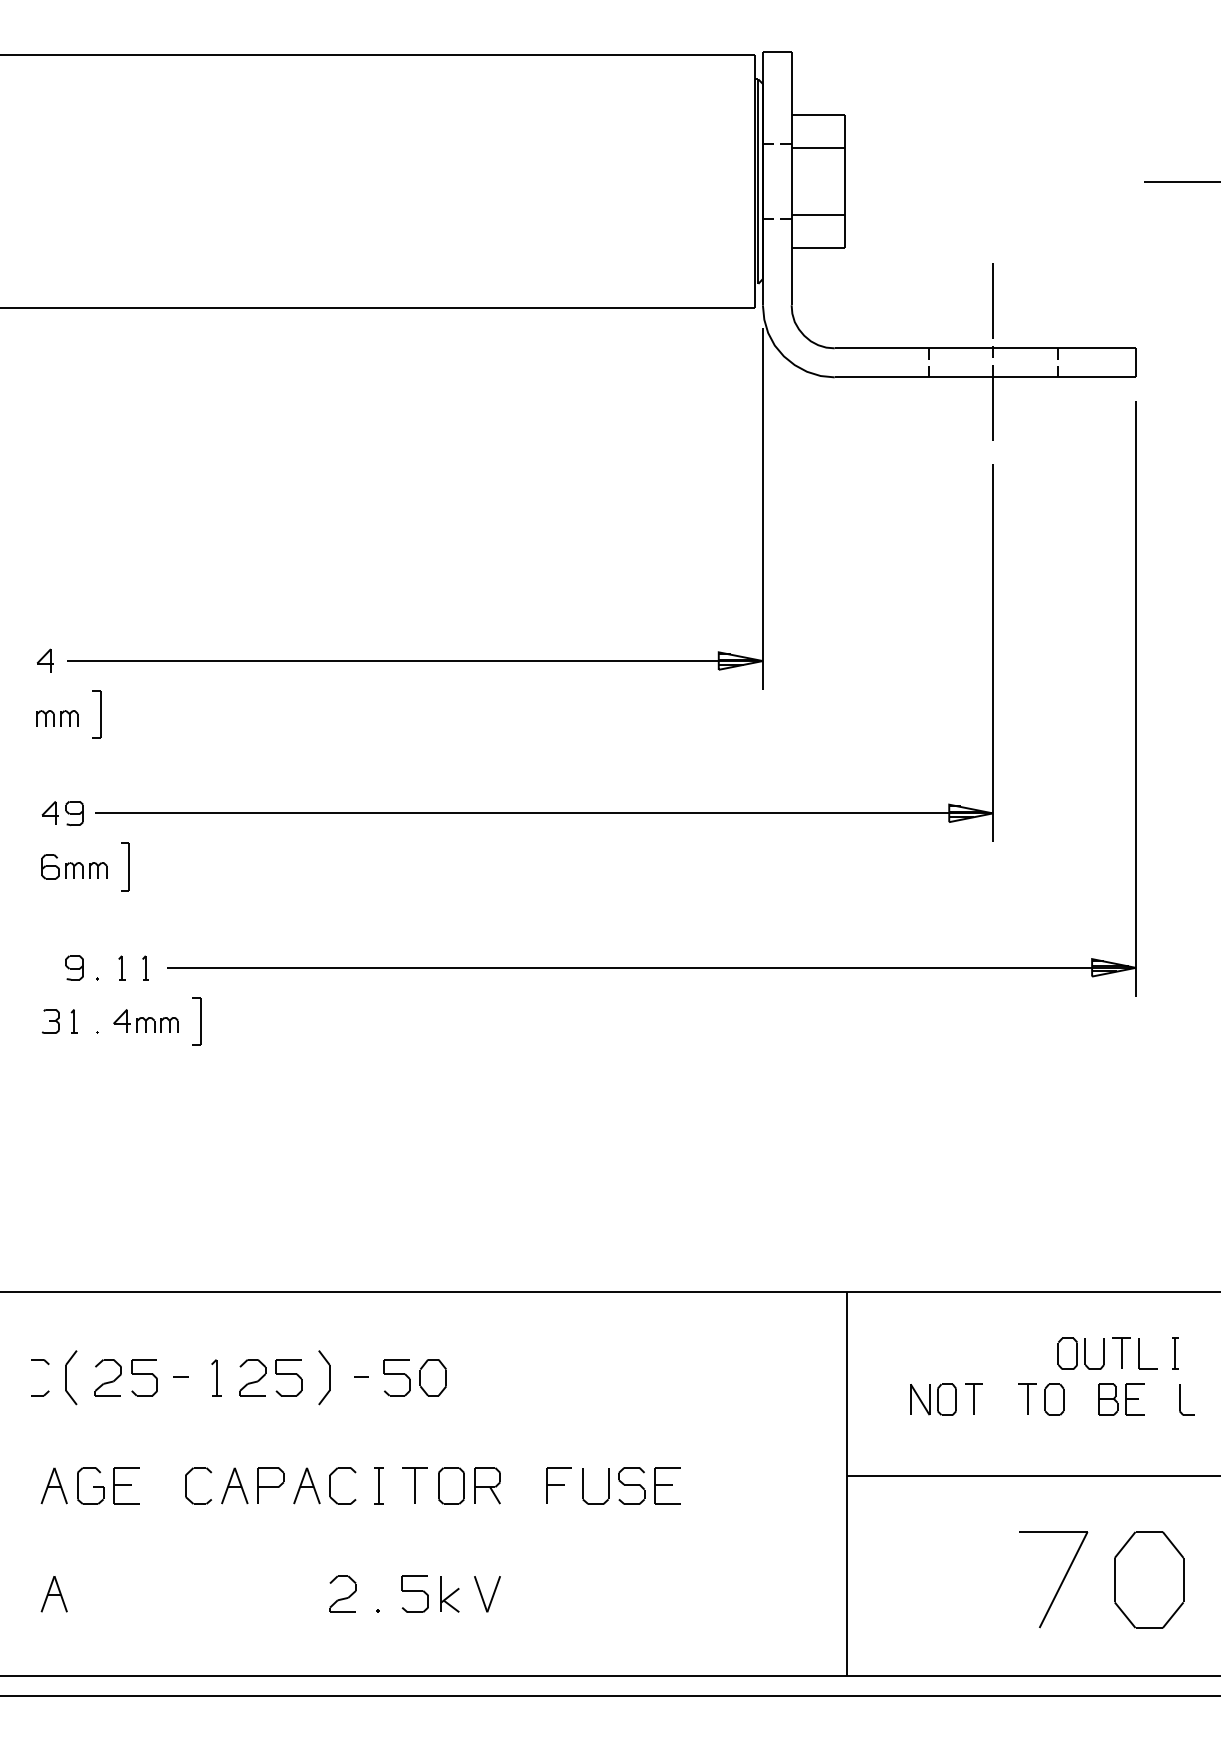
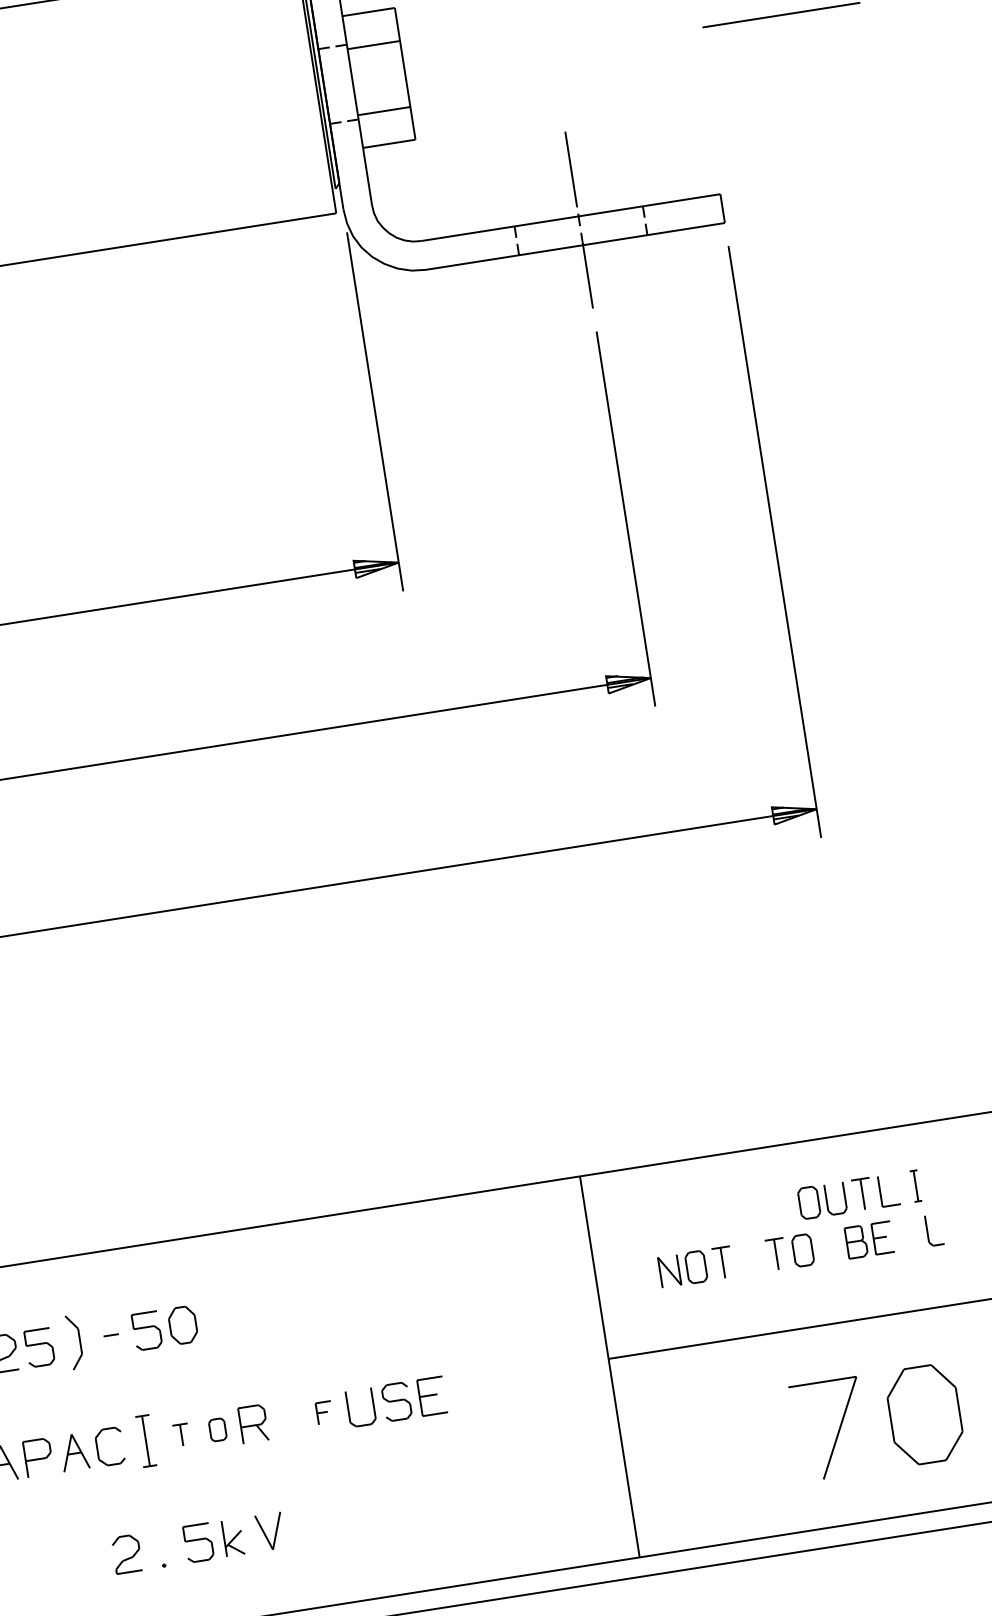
part: (378, 1485) -> (145, 1440), size x1.4
part: (414, 1485) -> (181, 1435), size x0.6
part: (451, 1485) -> (217, 1429), size x0.6
part: (558, 1485) -> (324, 1412), size x0.6

